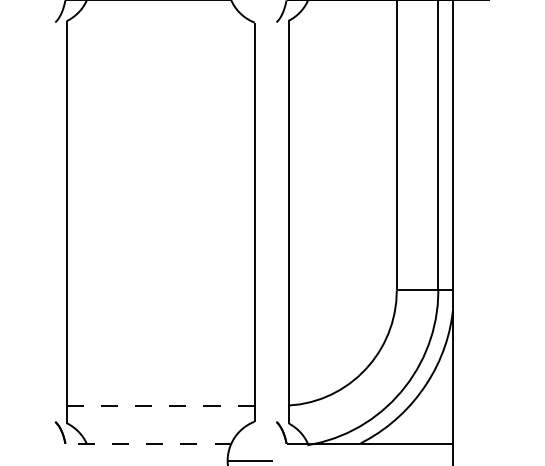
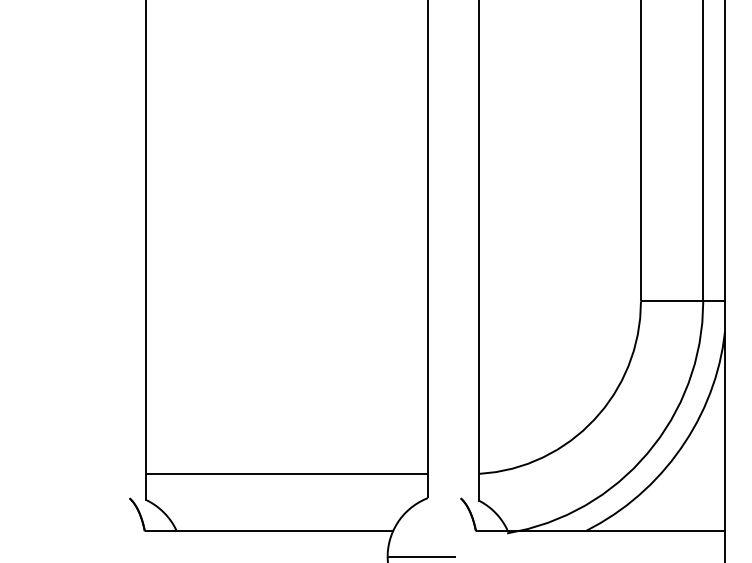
line: (160, 405) -> (287, 473), dashed -> solid
line: (148, 443) -> (269, 530), dashed -> solid

